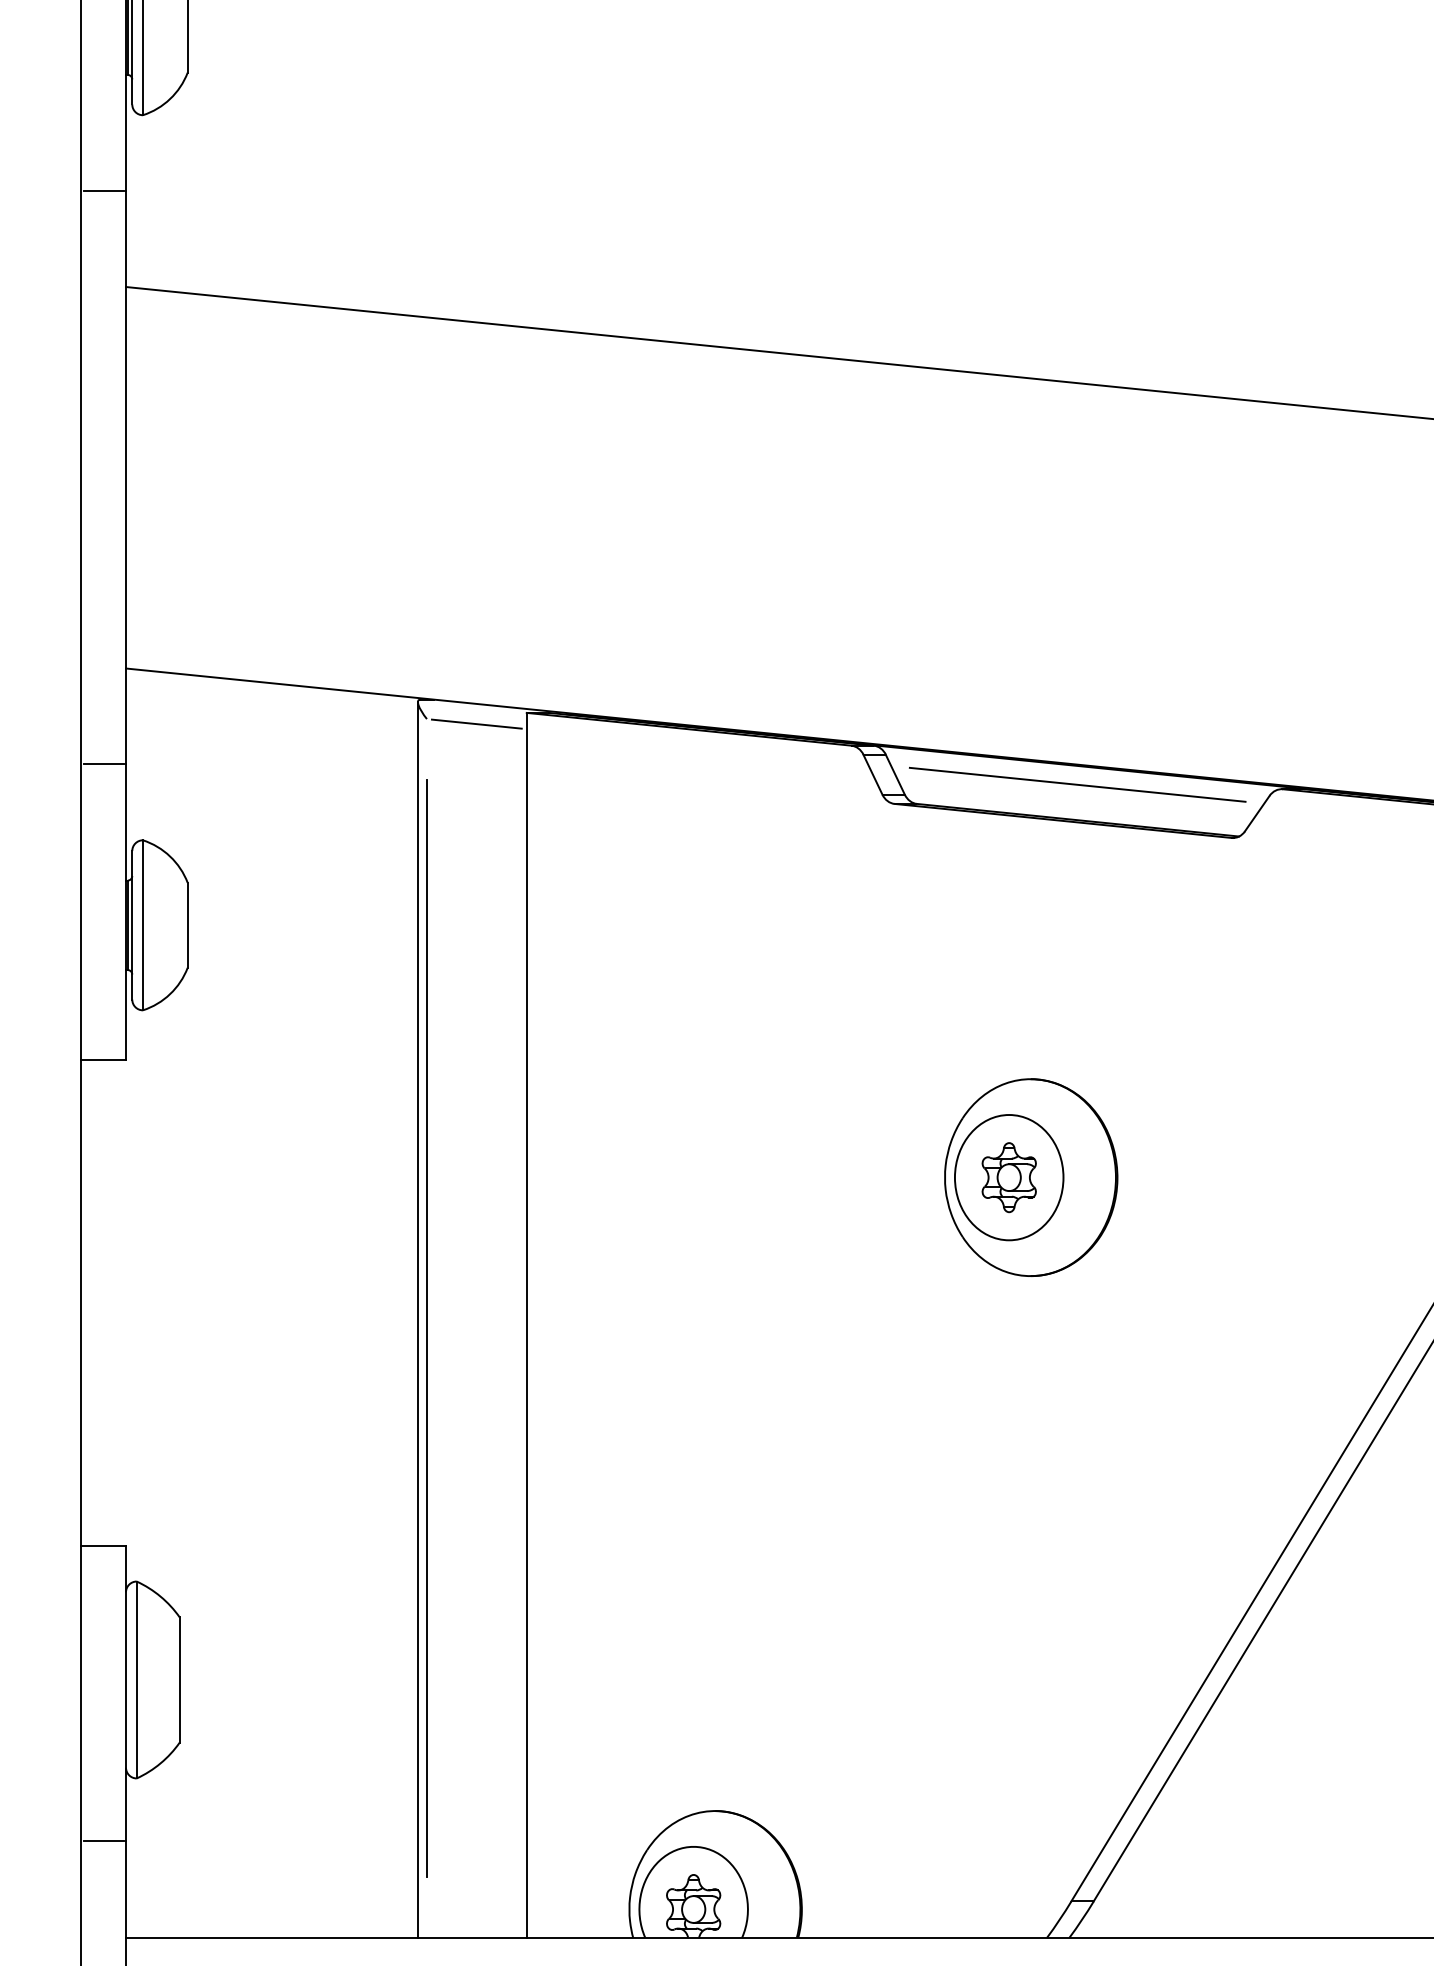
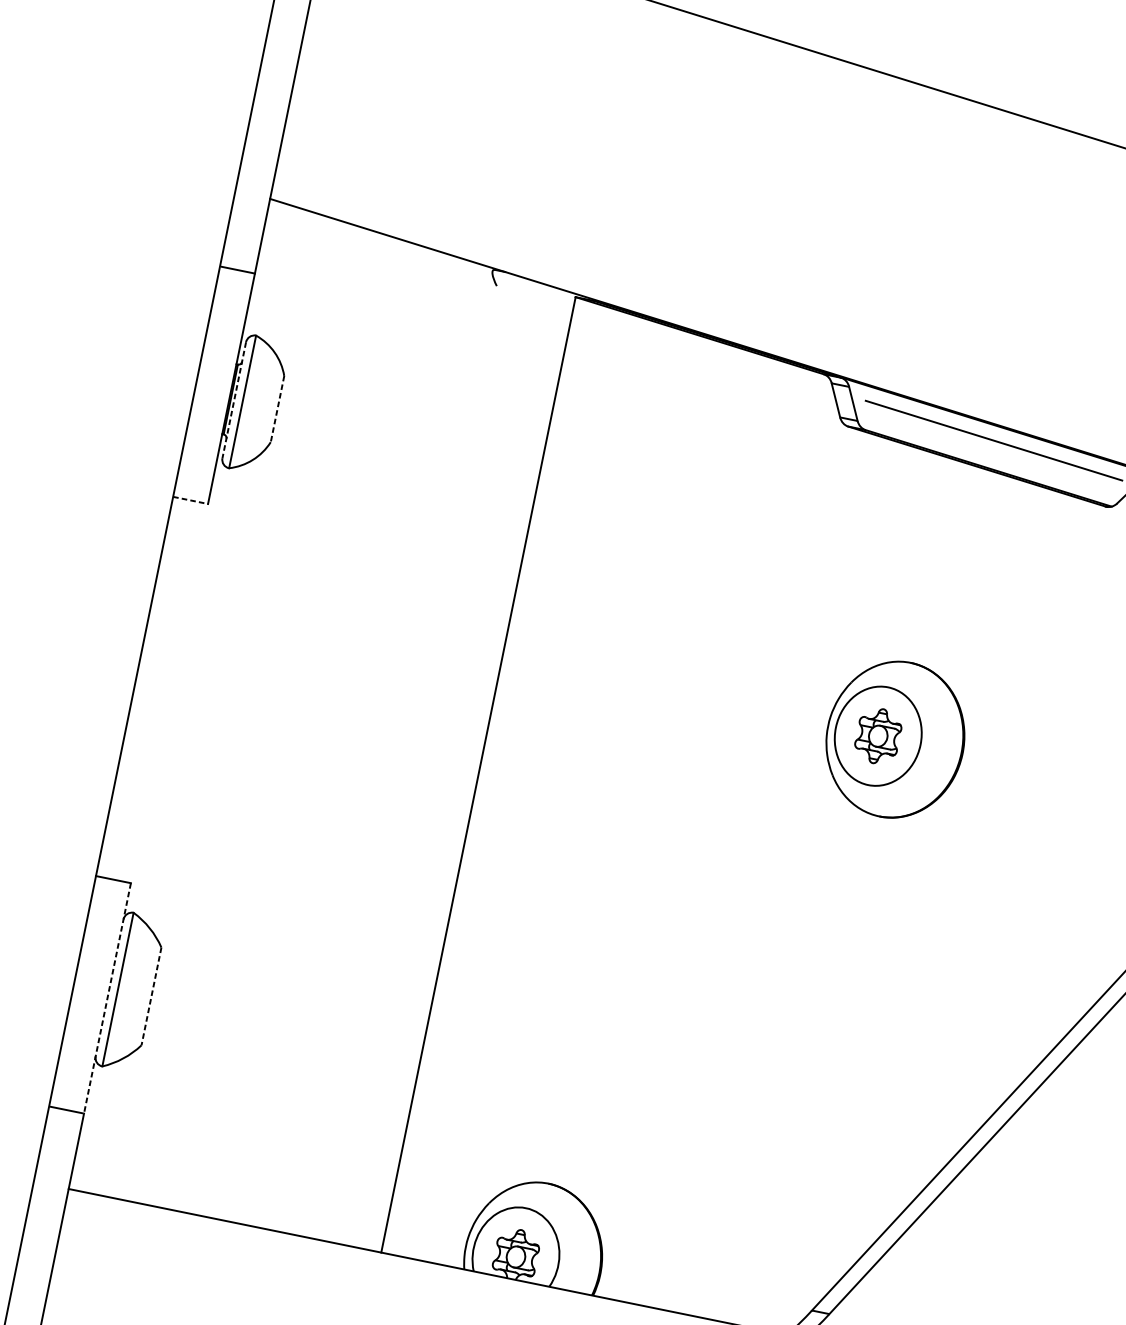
line: (476, 723) -> (534, 297), removed
line: (132, 925) -> (234, 400), solid -> dashed
line: (187, 925) -> (277, 409), solid -> dashed
line: (104, 1059) -> (191, 500), solid -> dashed
line: (418, 1319) -> (394, 753), removed
line: (426, 1328) -> (399, 761), removed
line: (179, 1680) -> (151, 996), solid -> dashed
line: (126, 1693) -> (107, 998), solid -> dashed

